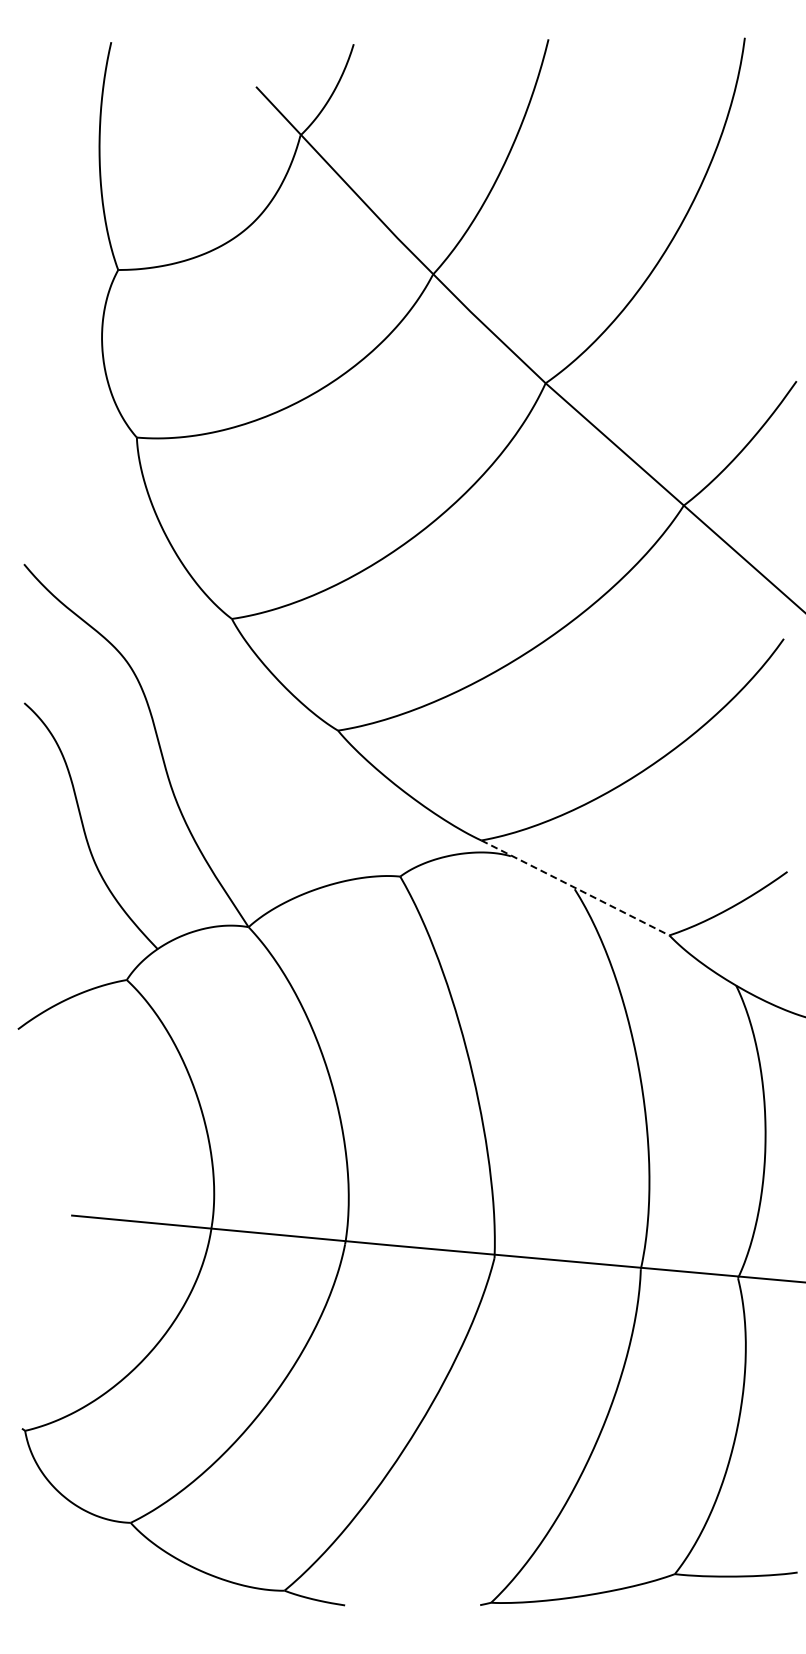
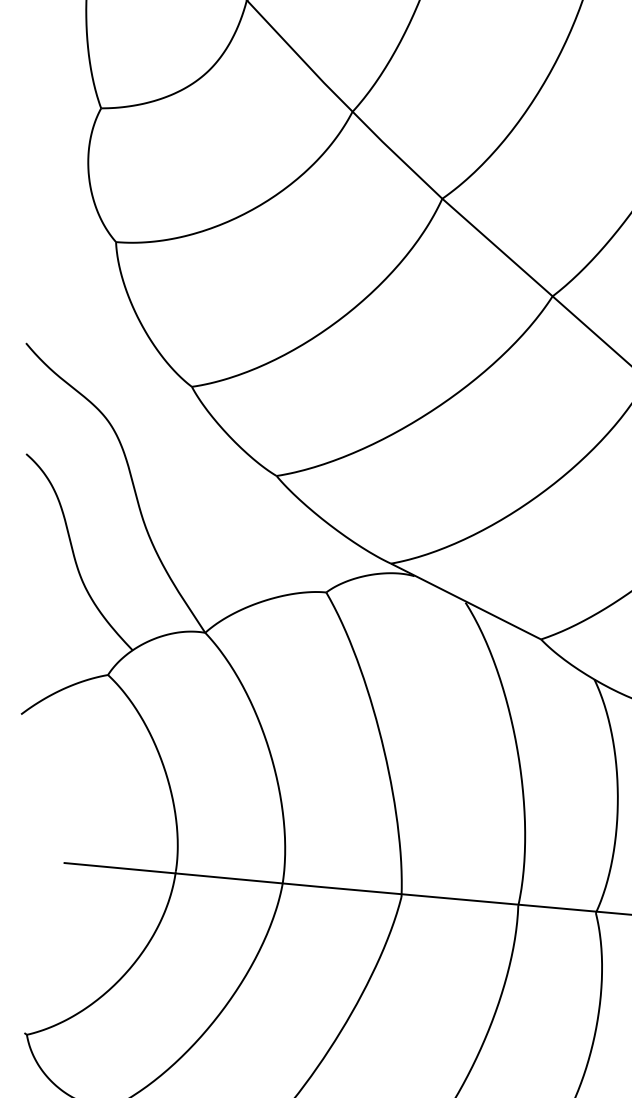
line: (575, 888) -> (466, 601), dashed -> solid

